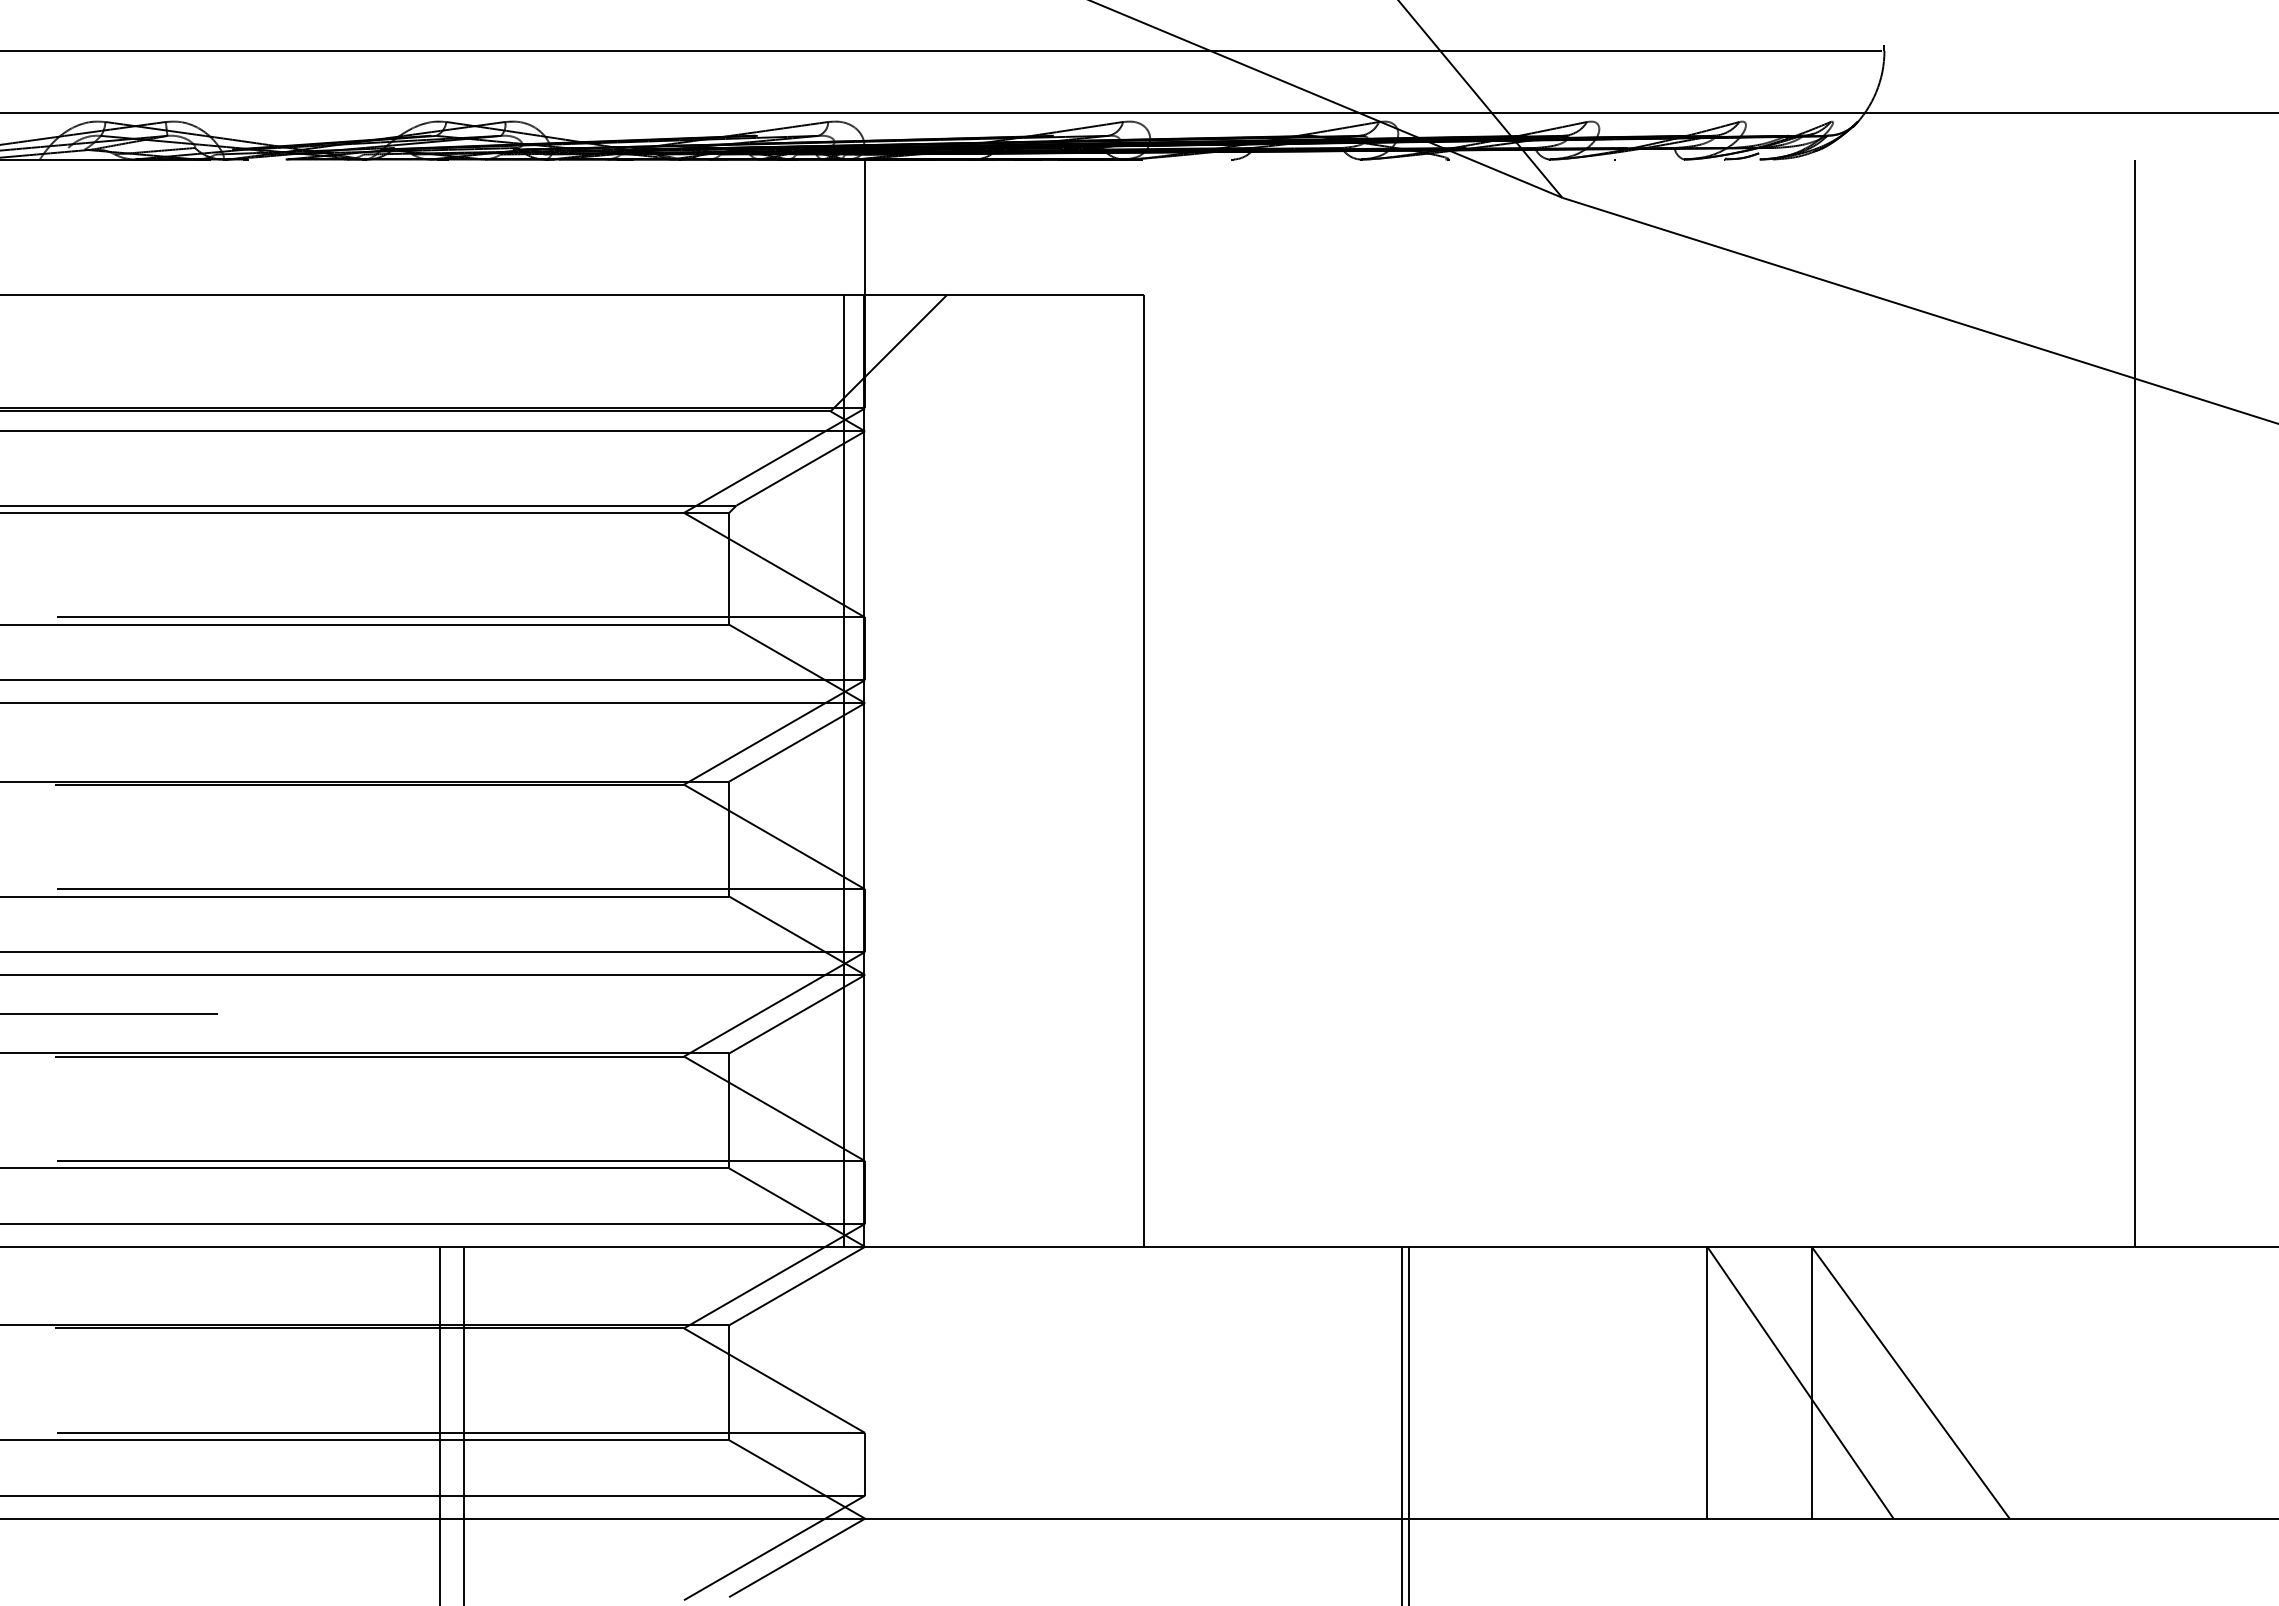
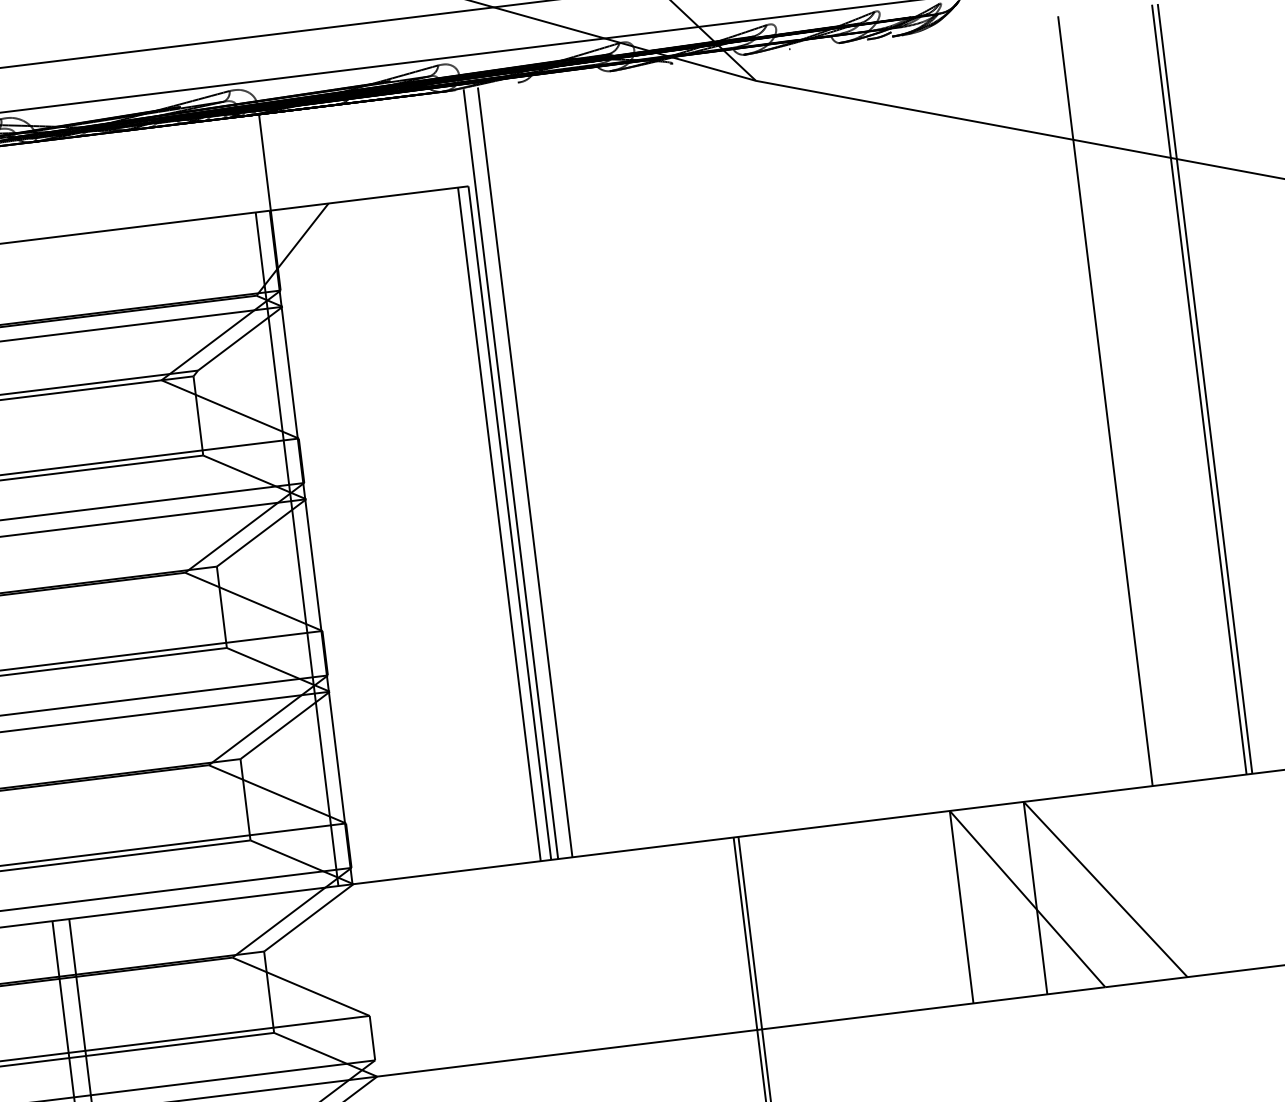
line: (1154, 702) -> (511, 473), added
line: (1174, 702) -> (525, 471), added
line: (1993, 702) -> (1105, 400), added
line: (2126, 702) -> (1199, 389), added
line: (1129, 770) -> (499, 523), added

